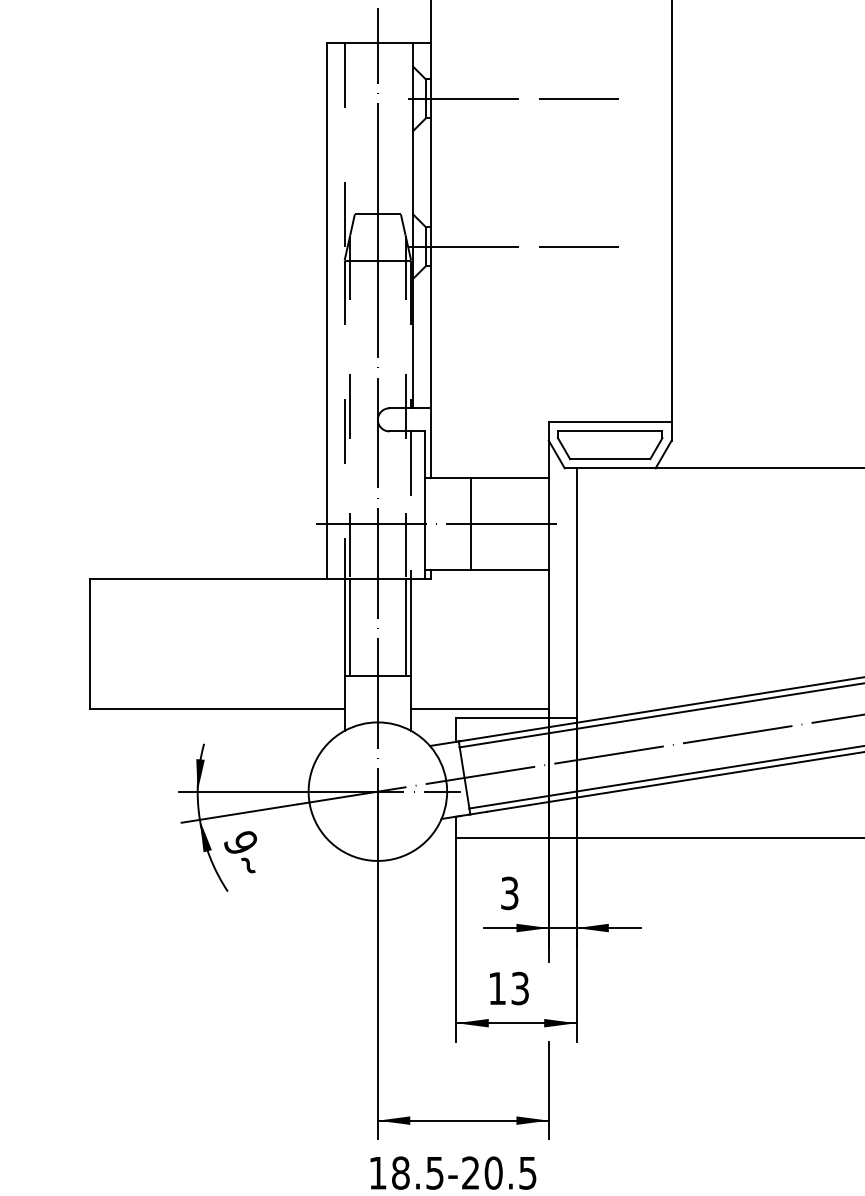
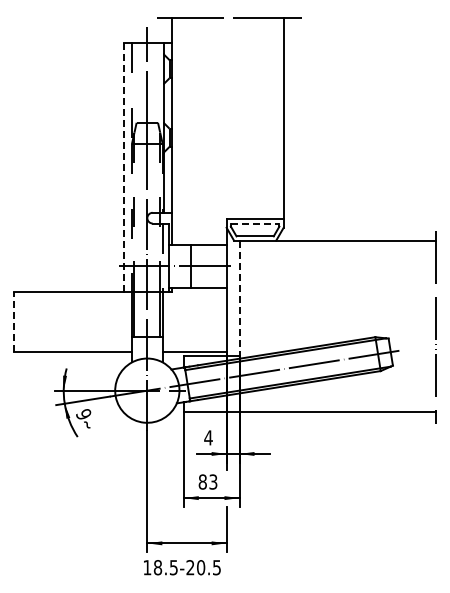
line: (514, 99) -> (210, 69), removed
line: (514, 246) -> (210, 137), removed
line: (326, 310) -> (123, 167), solid -> dashed
line: (610, 431) -> (255, 223), solid -> dashed
line: (576, 593) -> (239, 298), solid -> dashed
line: (89, 642) -> (13, 321), solid -> dashed
text: (509, 892) -> (208, 437), 3 -> 4
text: (496, 987) -> (202, 481), 13 -> 83

